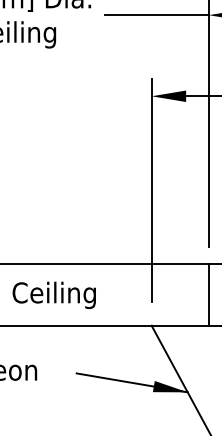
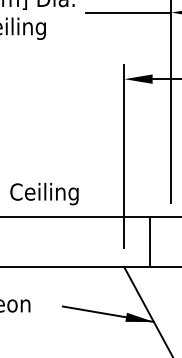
line: (208, 294) -> (149, 241), moved
text: (53, 295) -> (43, 194), moved

